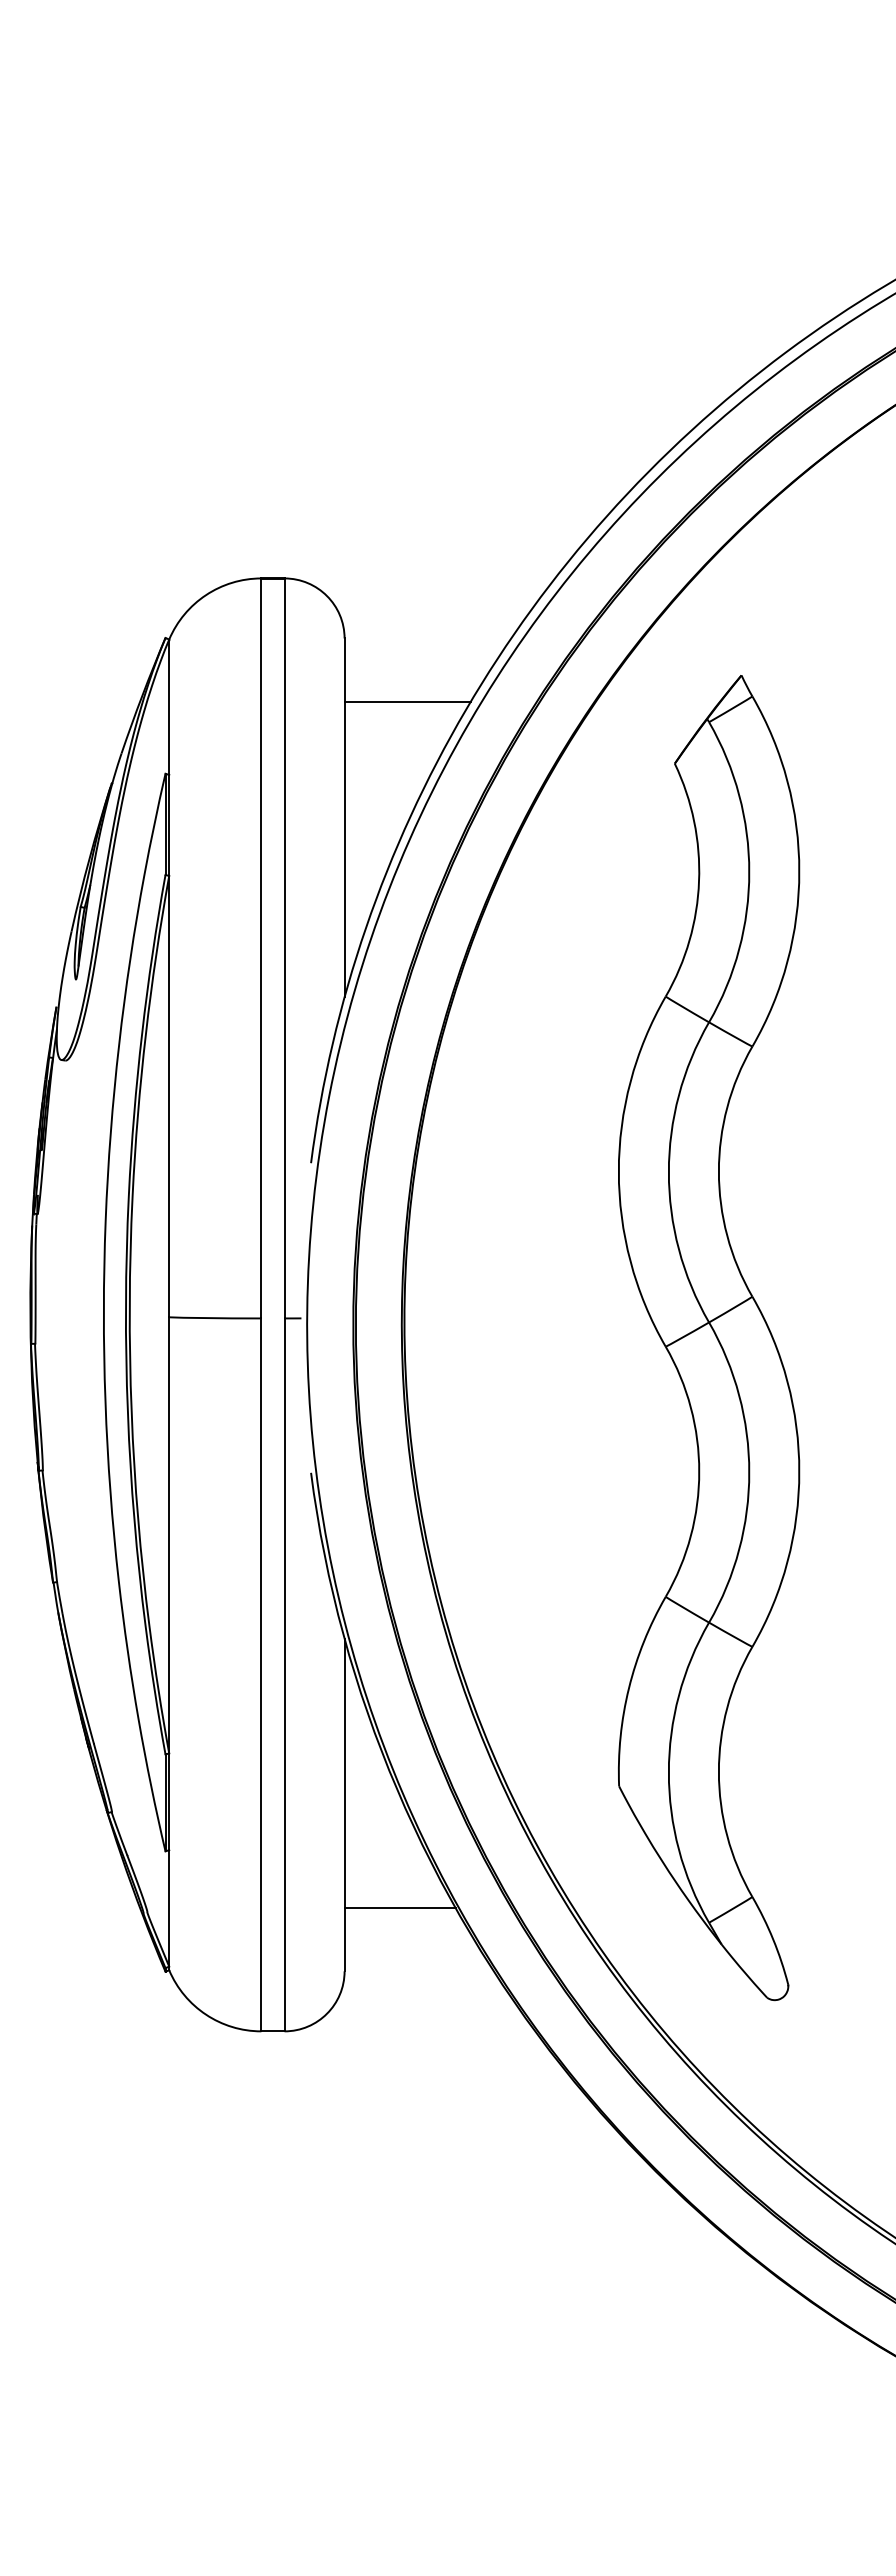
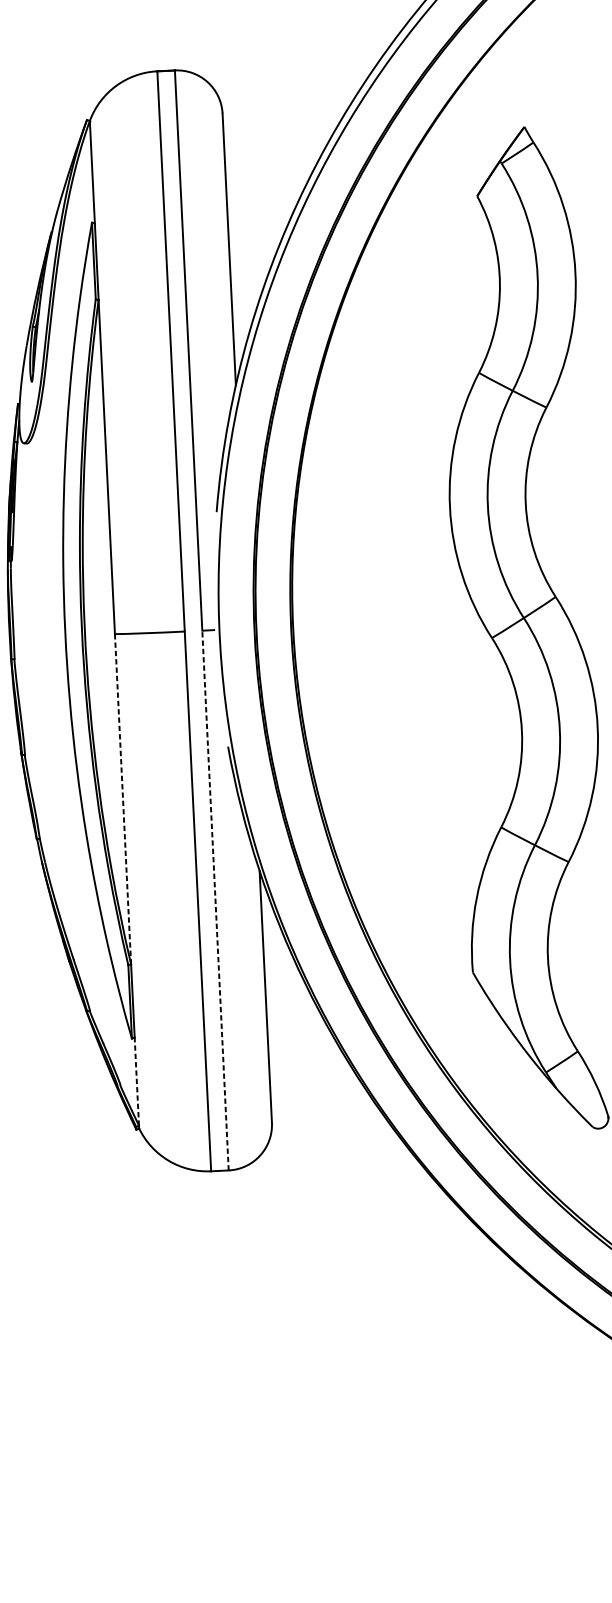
line: (407, 701) -> (272, 159), removed
line: (169, 1534) -> (123, 798), solid -> dashed
line: (284, 1674) -> (215, 900), solid -> dashed
line: (169, 1907) -> (137, 1080), solid -> dashed
line: (399, 1908) -> (311, 1073), removed

